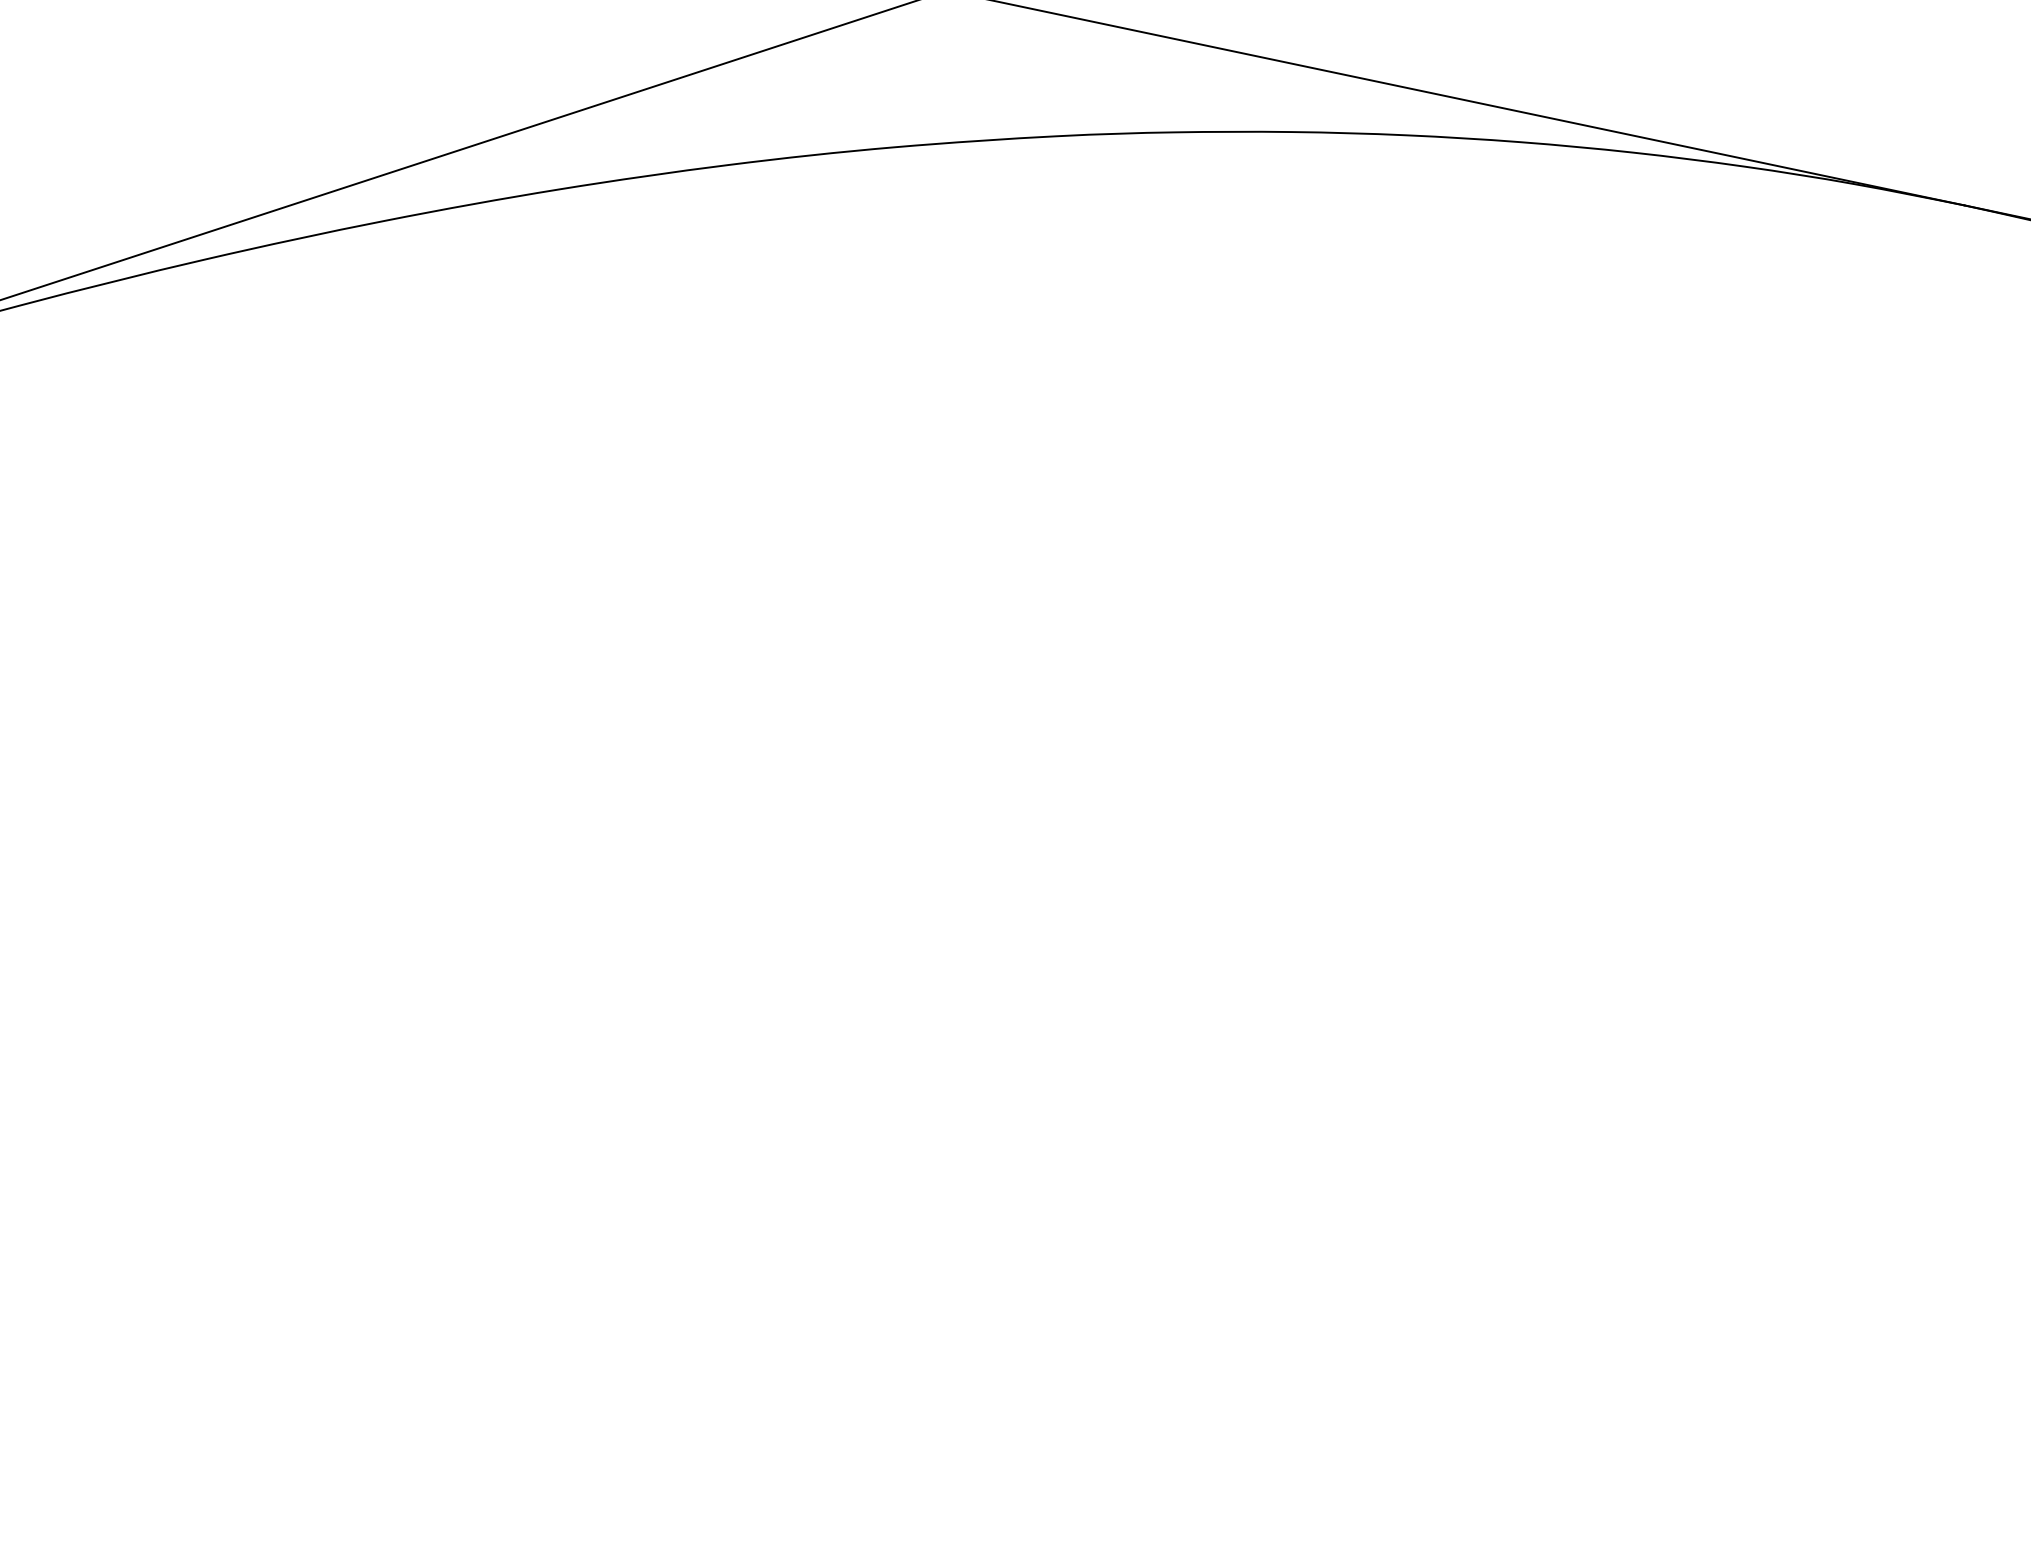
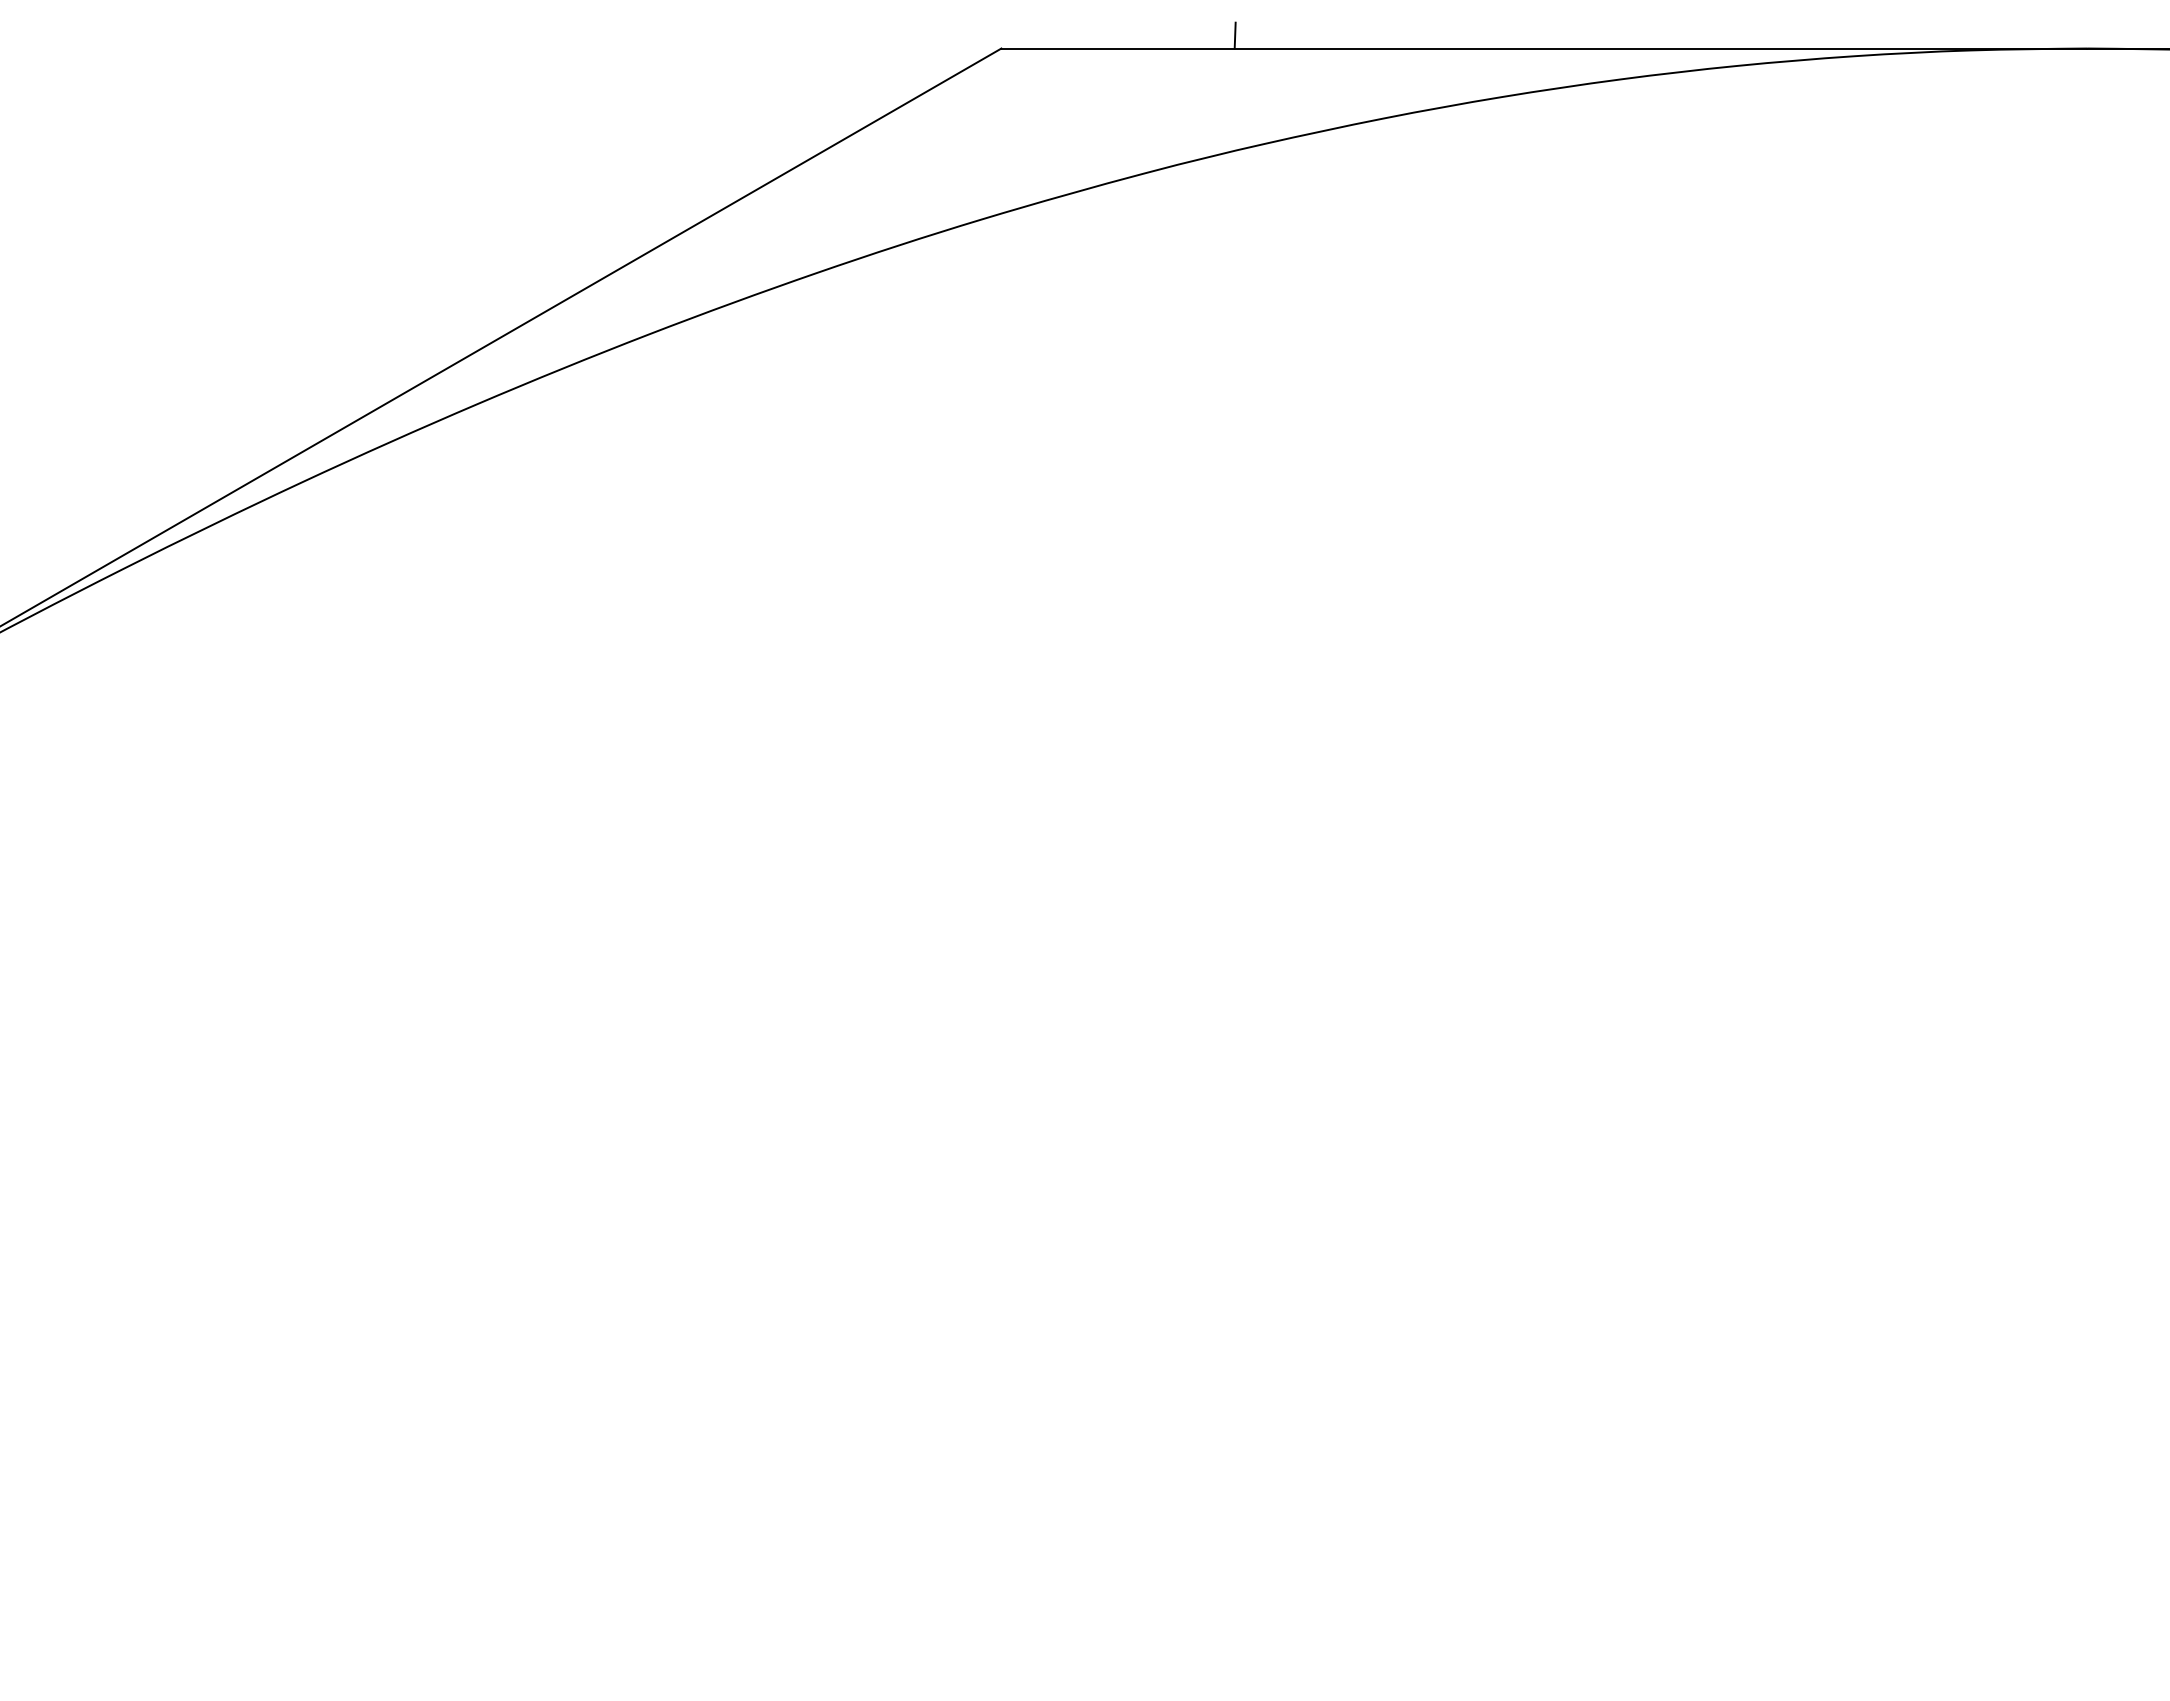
line: (1167, 24) -> (1234, 35), added

